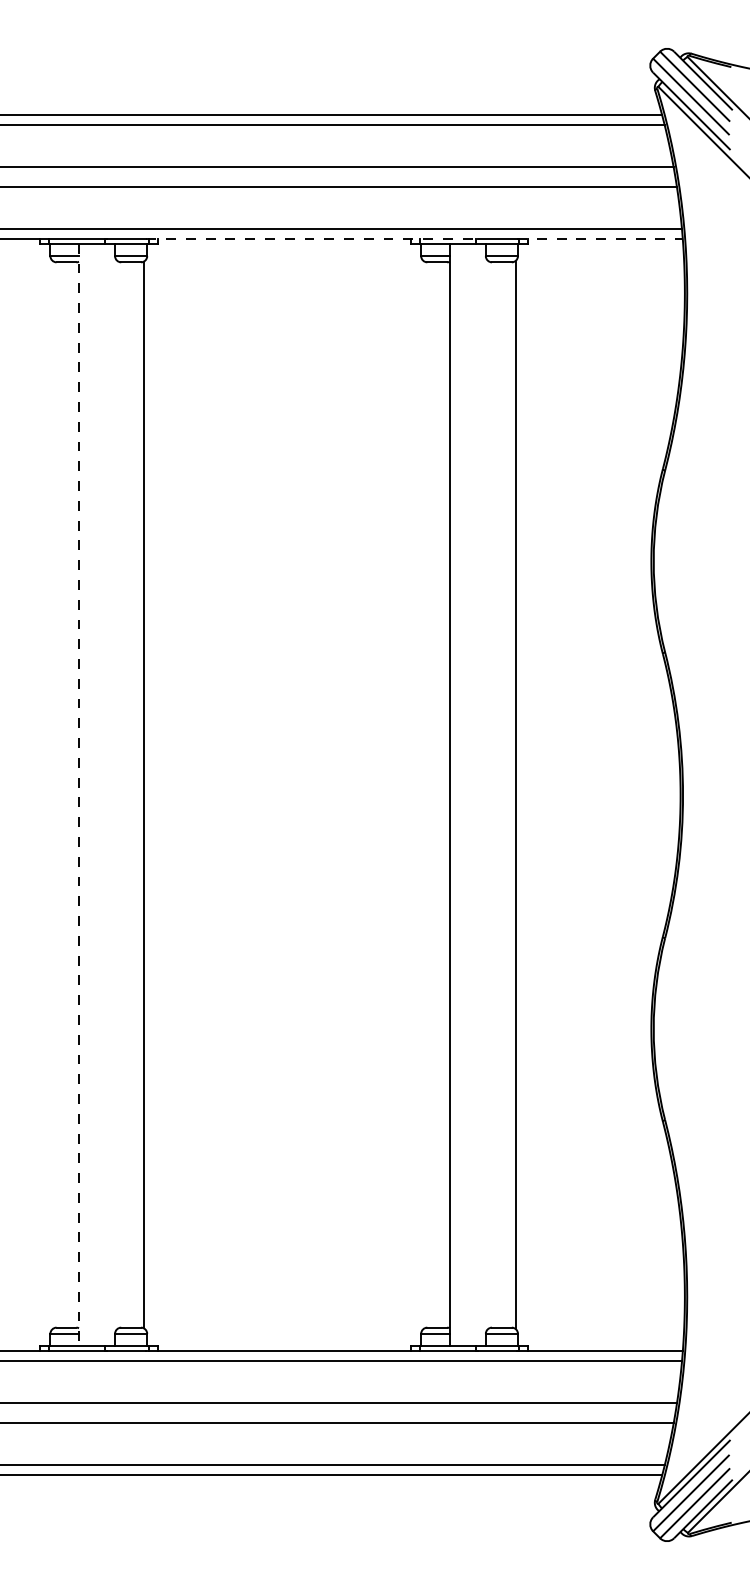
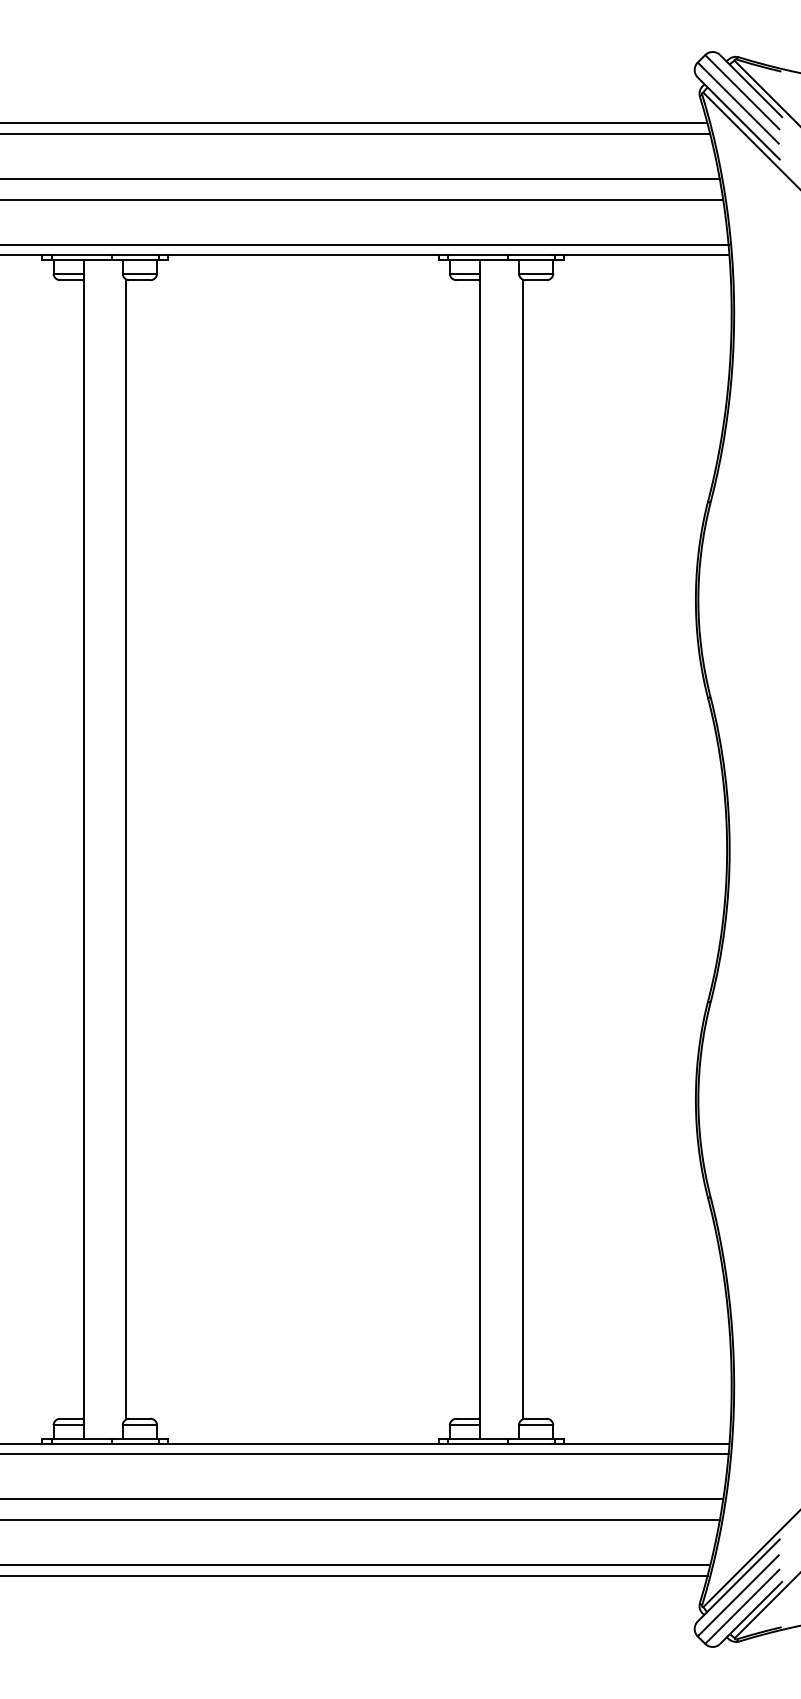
line: (312, 239) -> (333, 255), dashed -> solid
line: (599, 239) -> (640, 255), dashed -> solid
line: (79, 795) -> (84, 849), dashed -> solid
line: (143, 795) -> (126, 849), moved
line: (516, 795) -> (522, 849), moved

